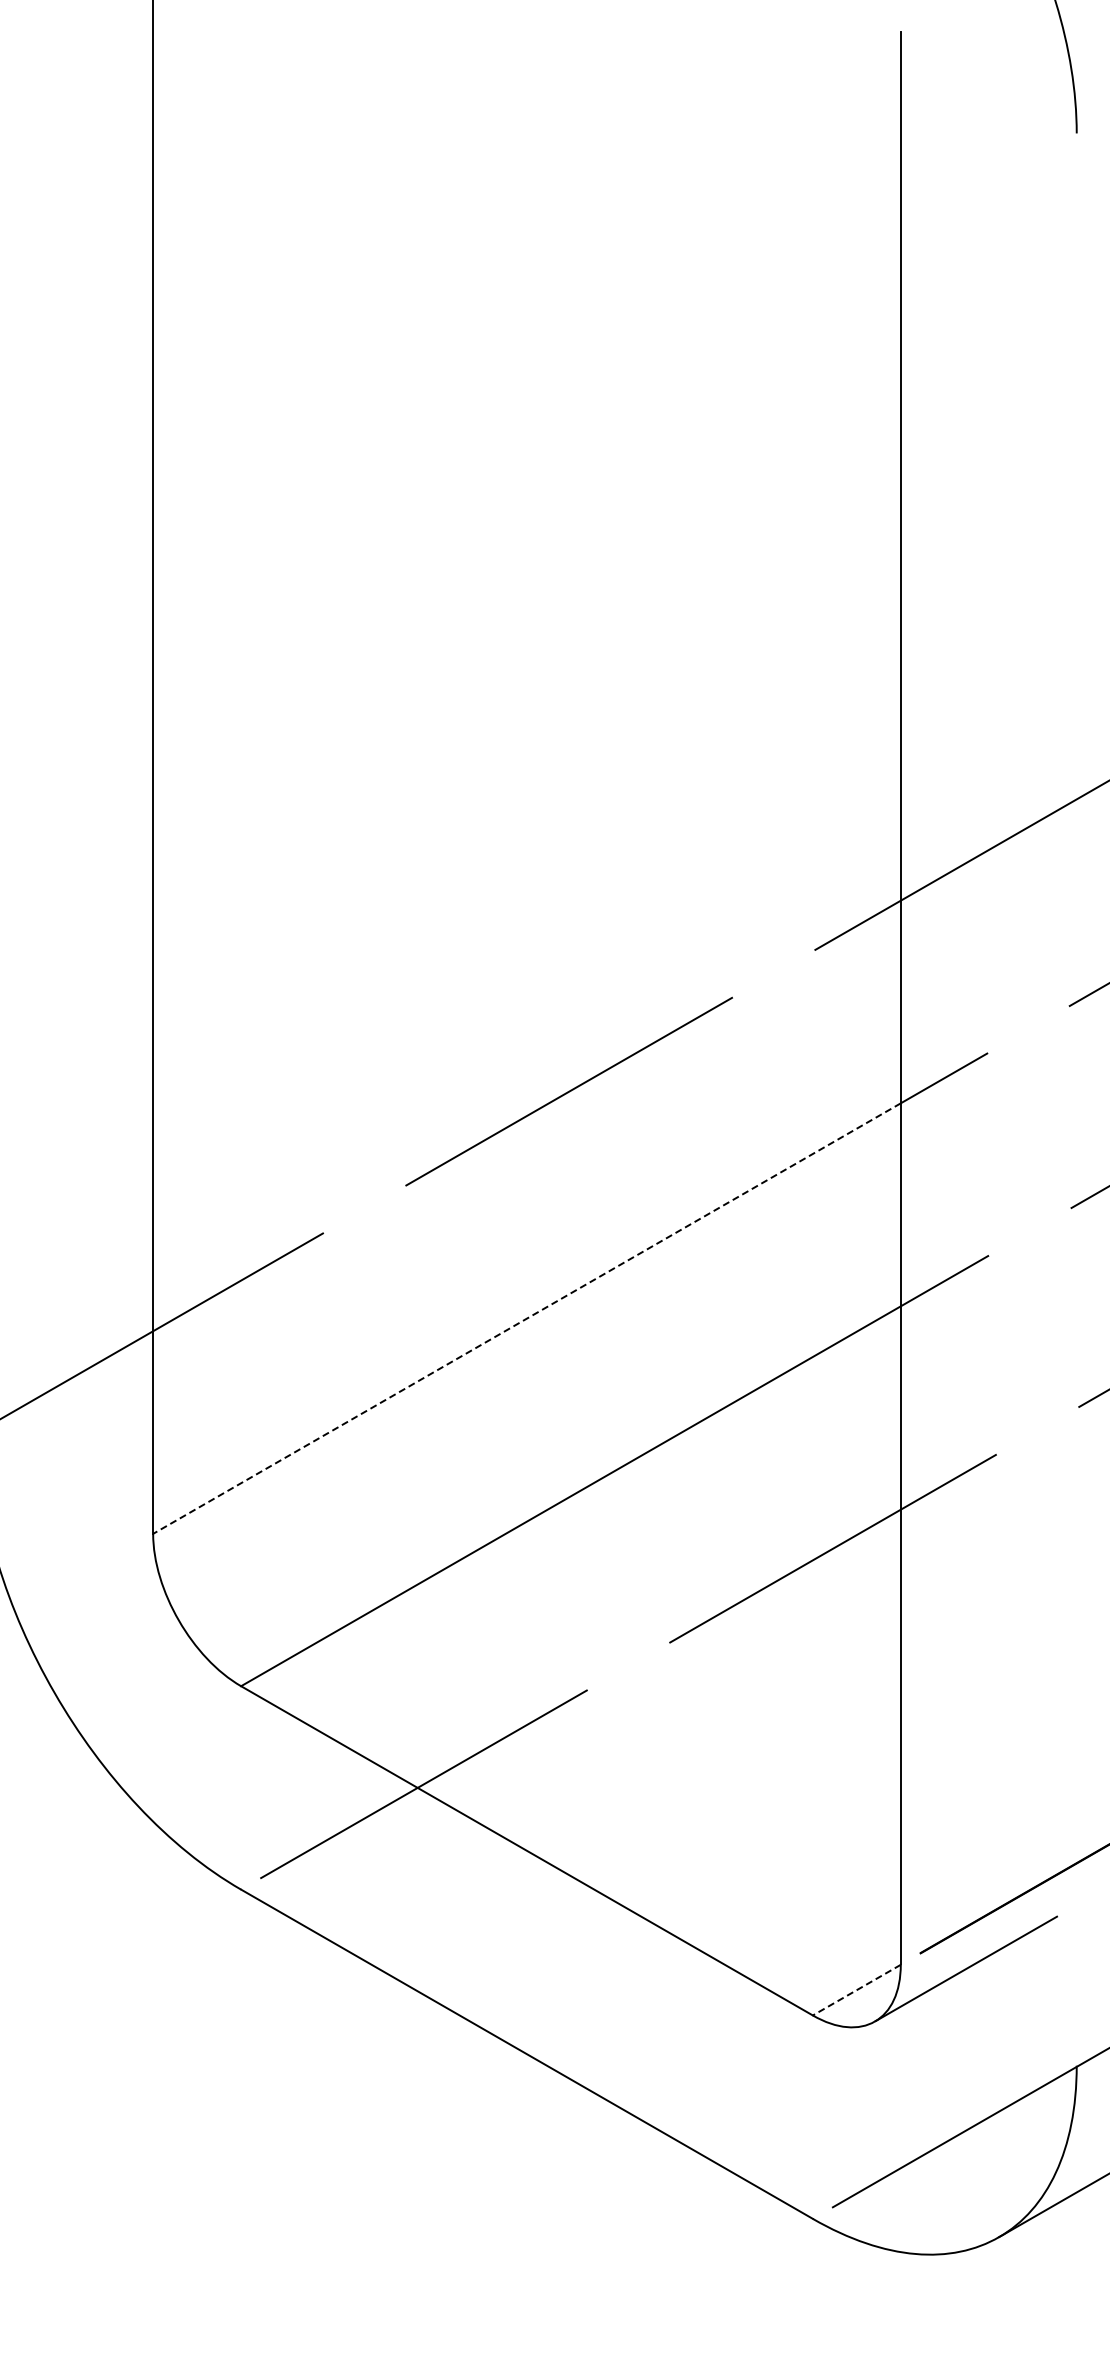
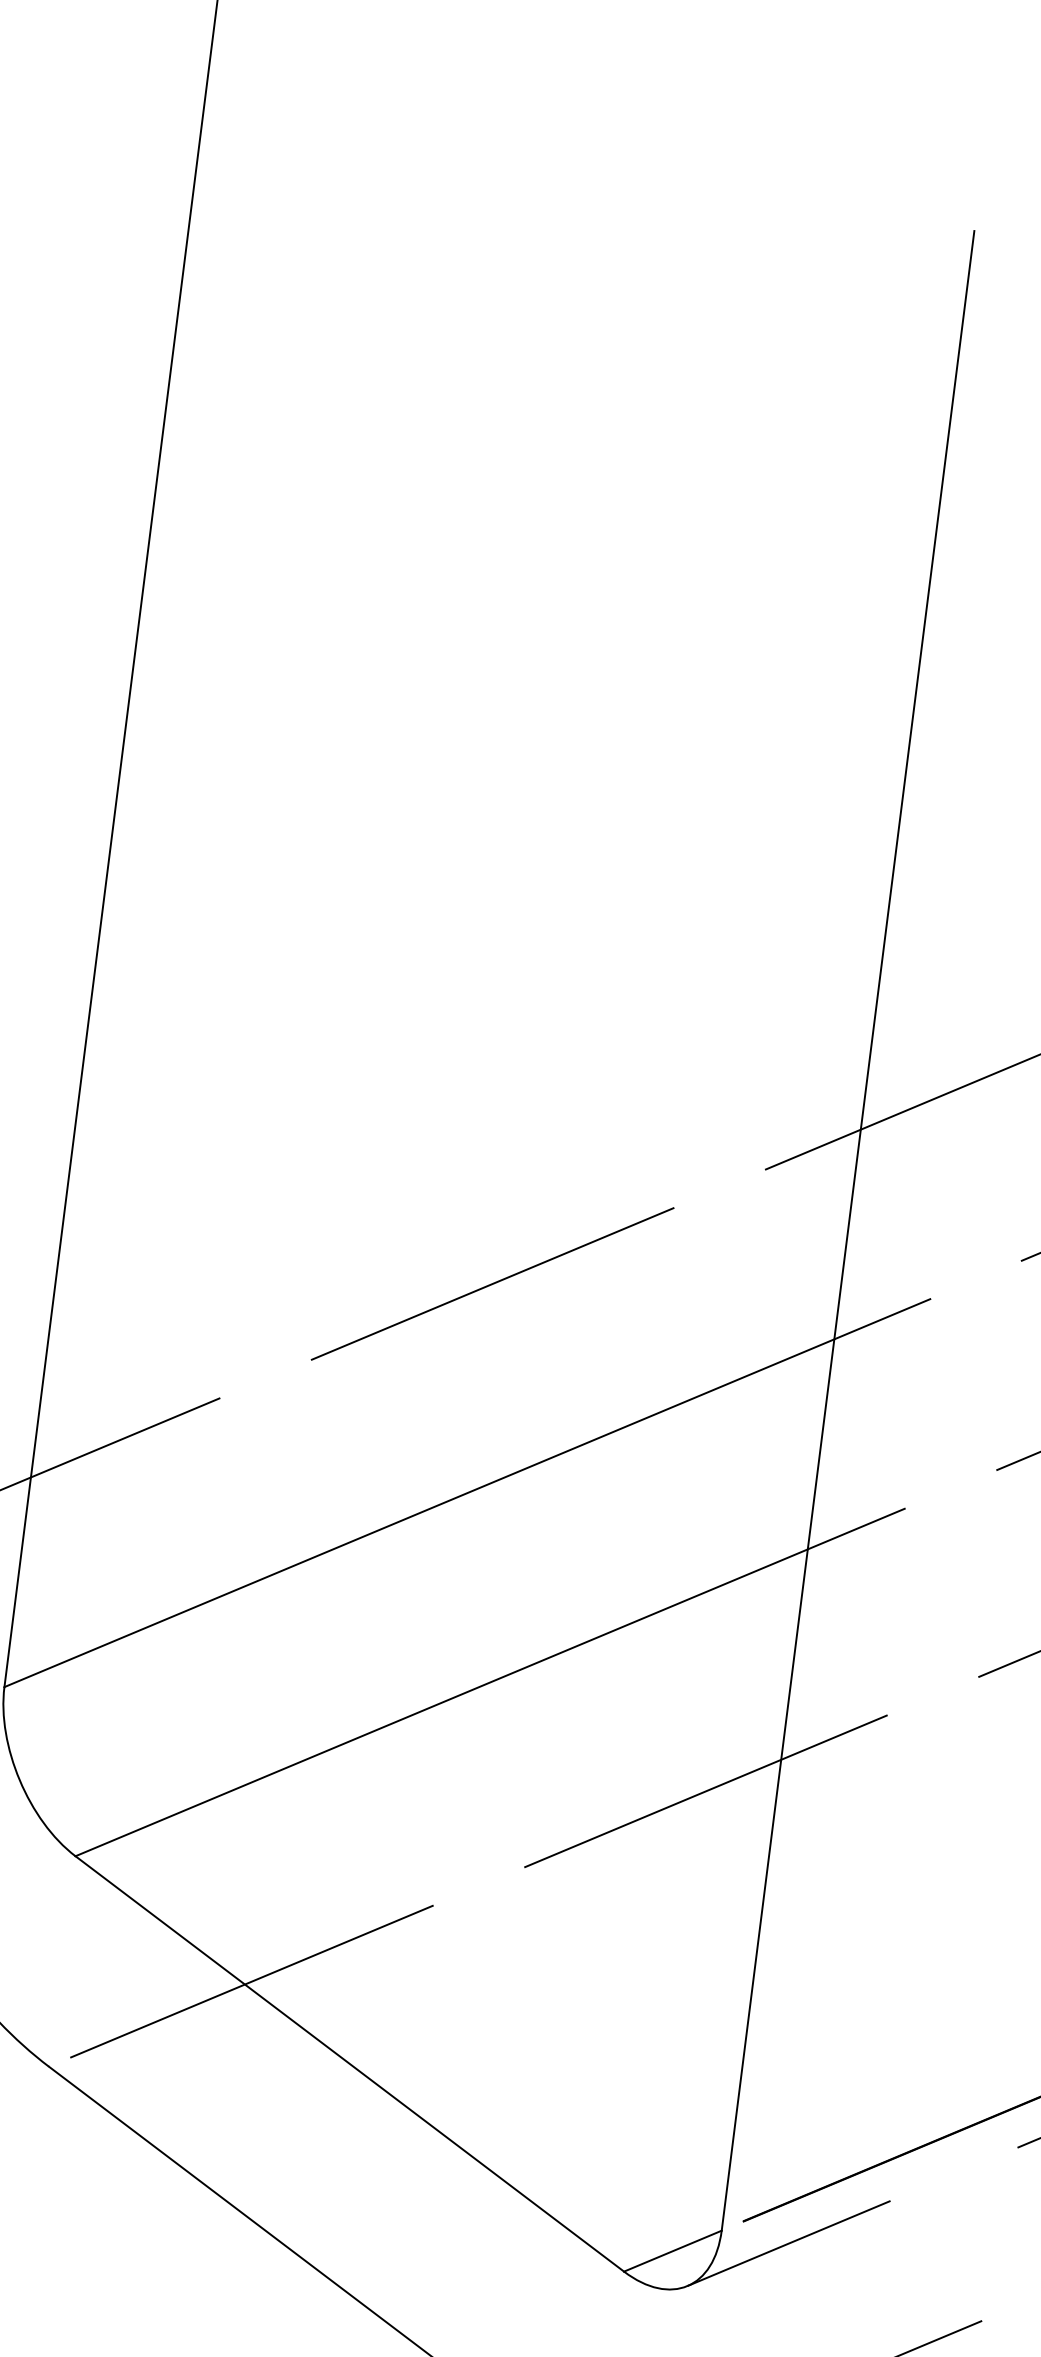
line: (526, 1318) -> (418, 1513), dashed -> solid
line: (856, 1990) -> (672, 2251), dashed -> solid

